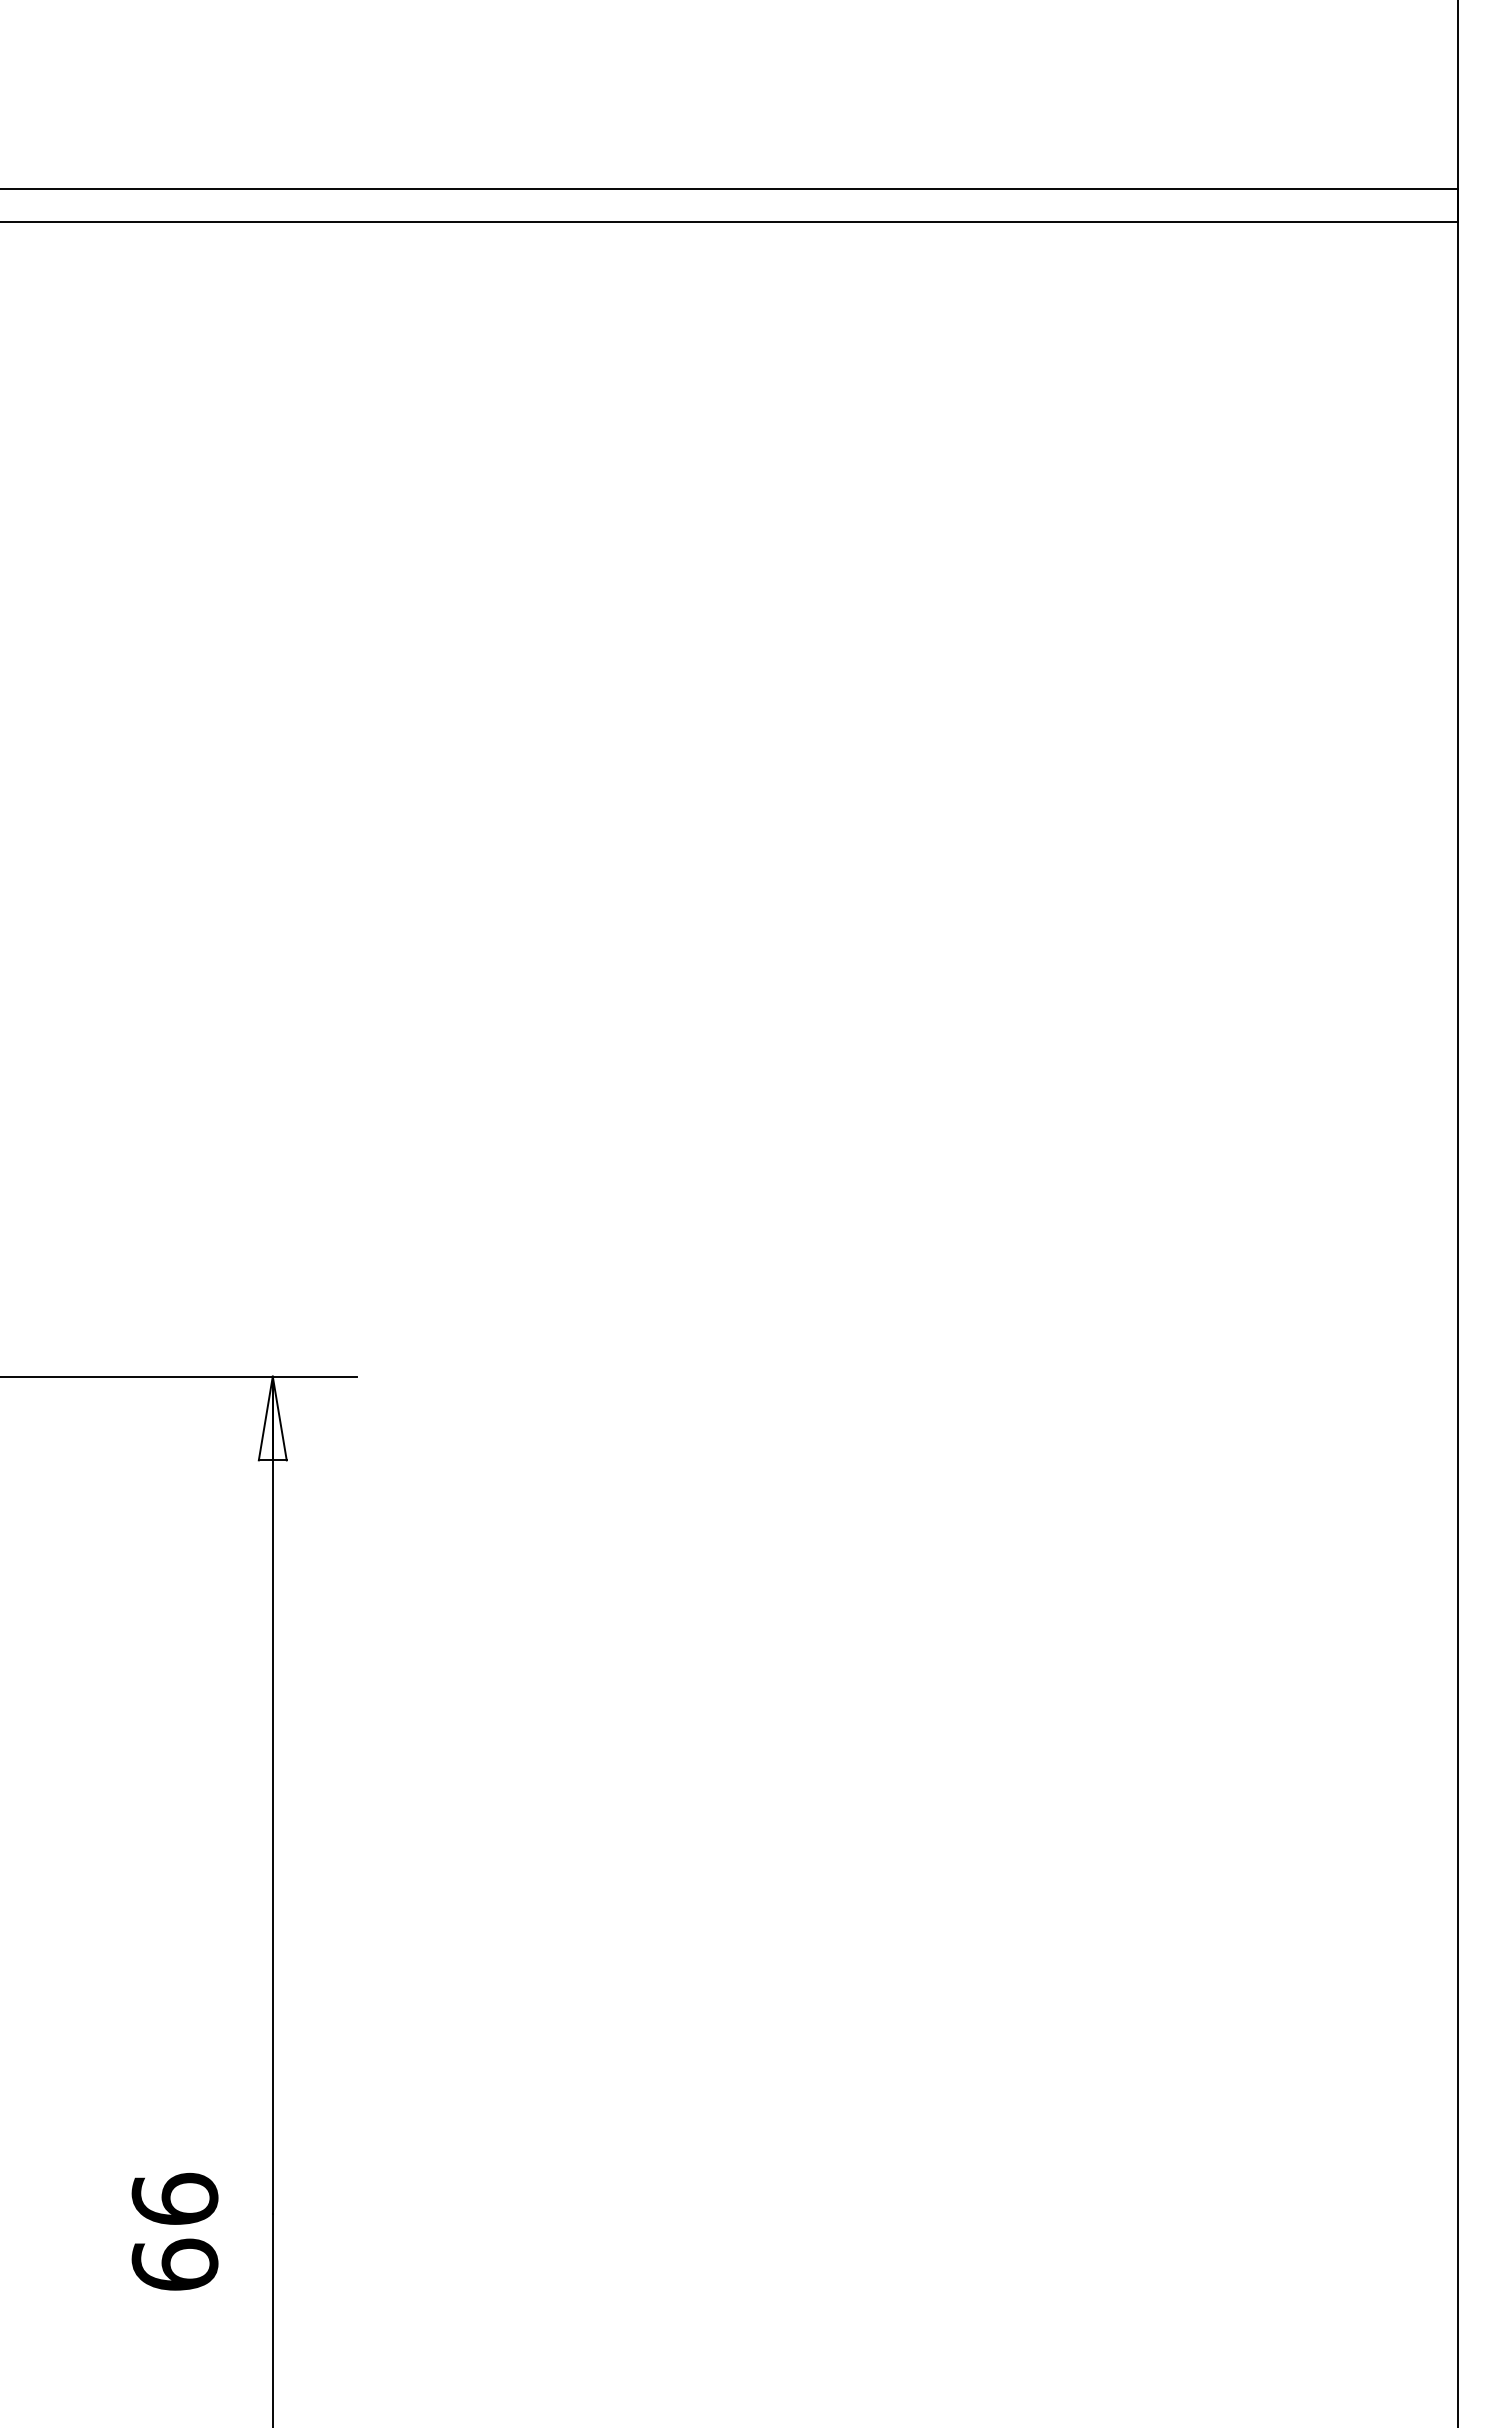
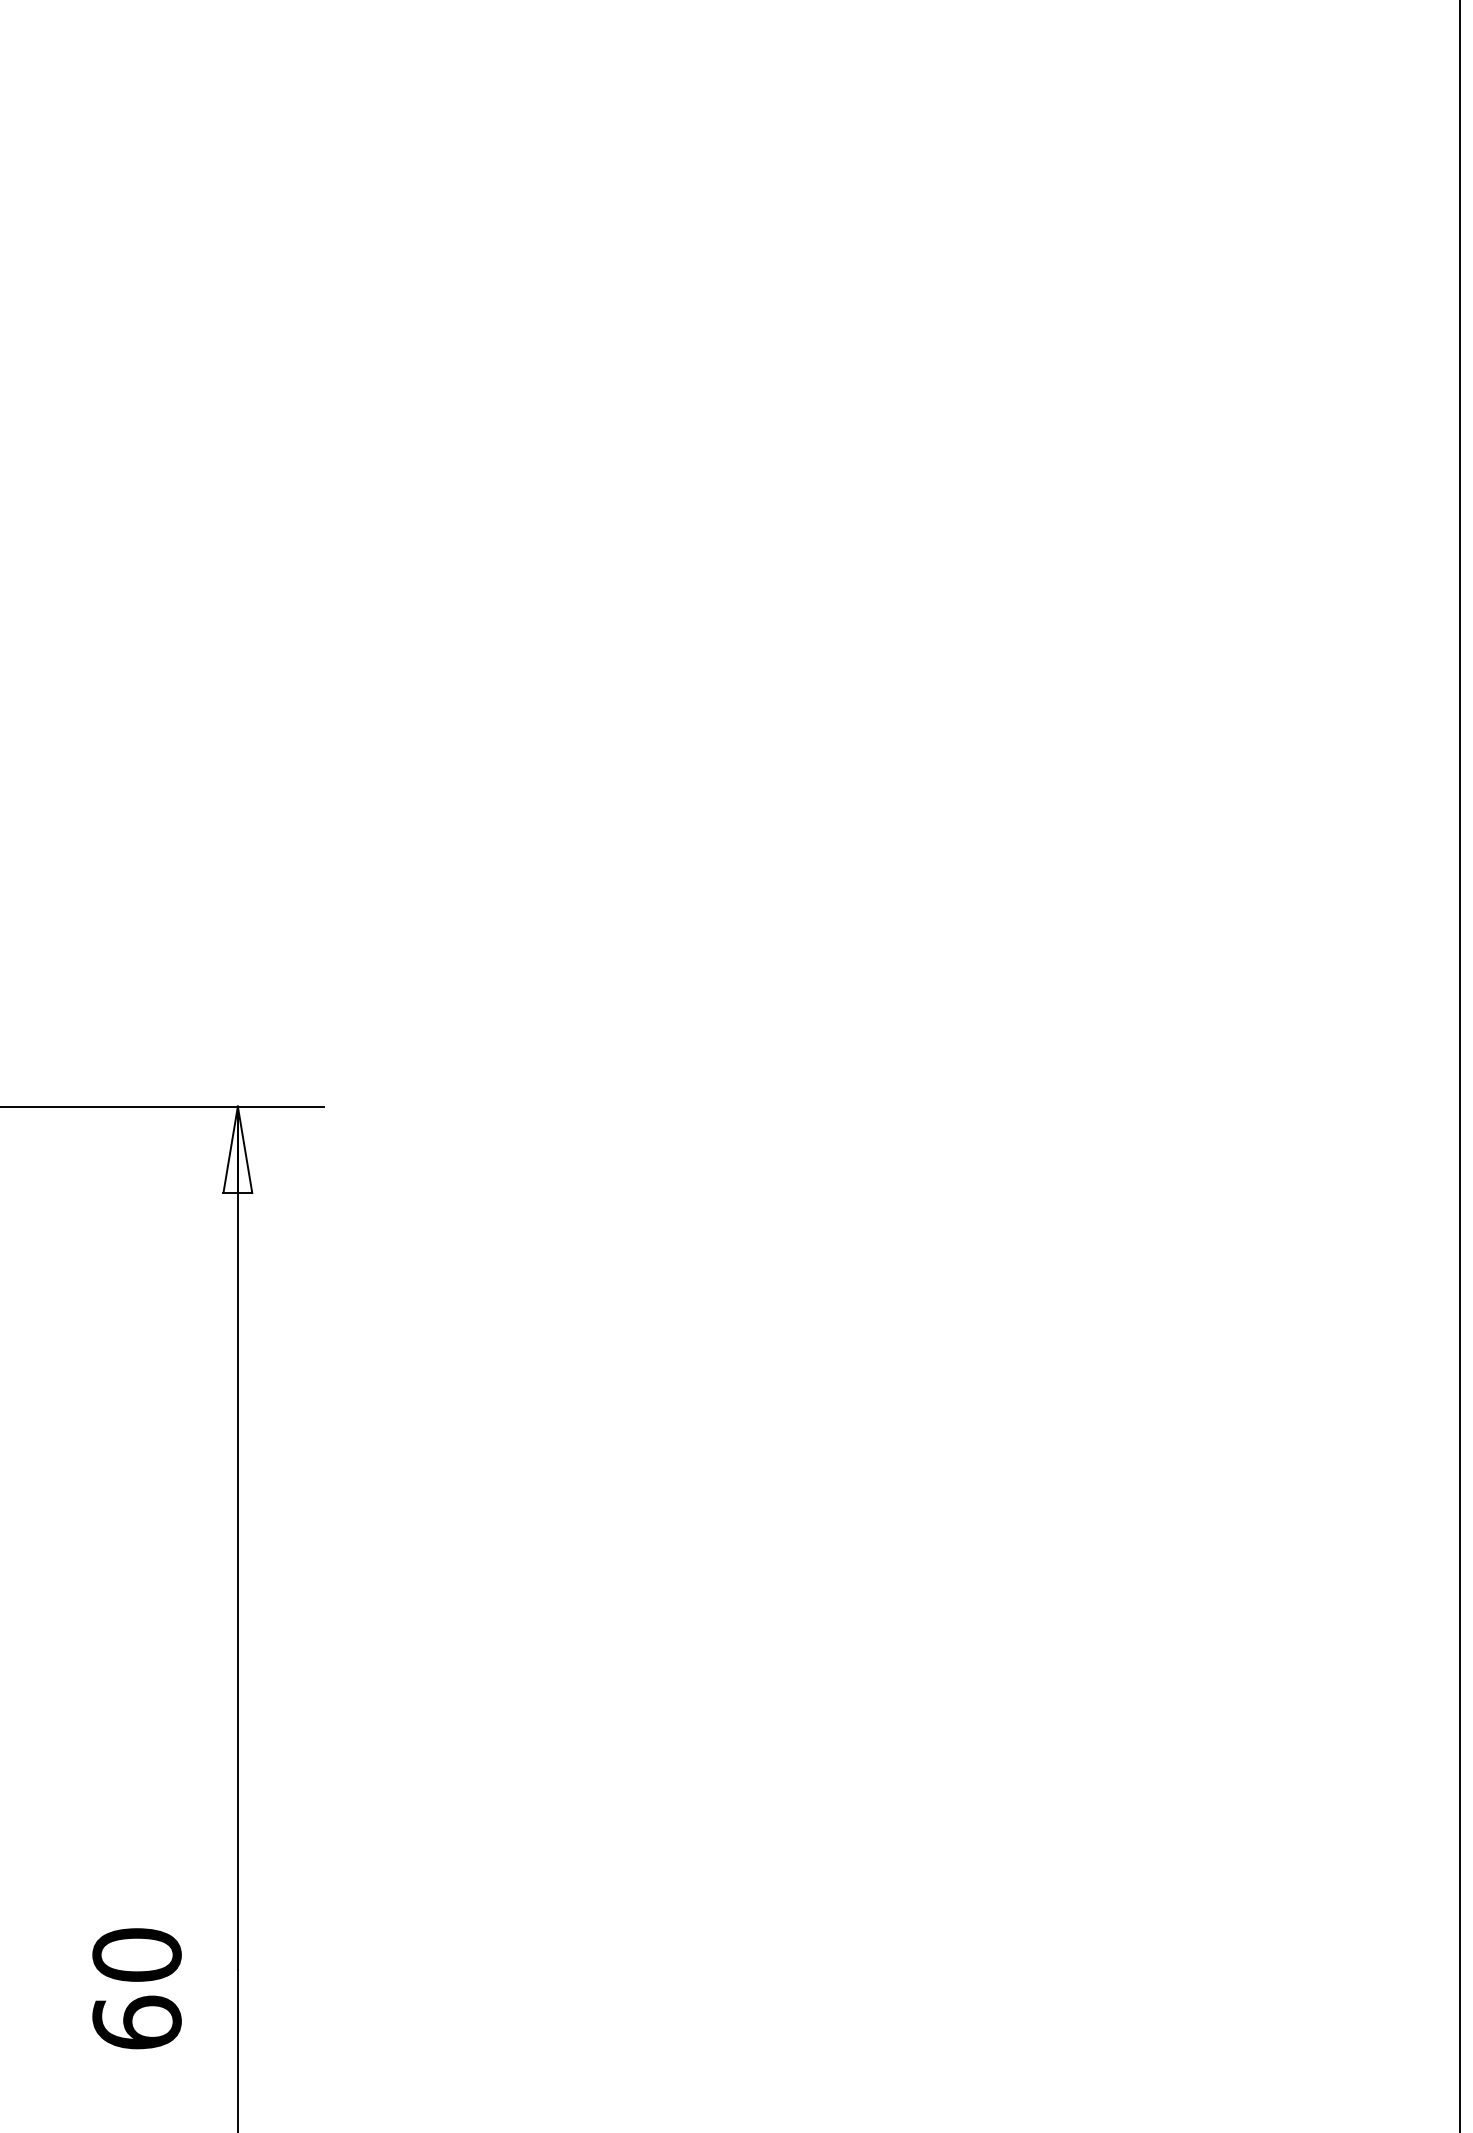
text: (174, 2198) -> (136, 1954), 66 -> 60

